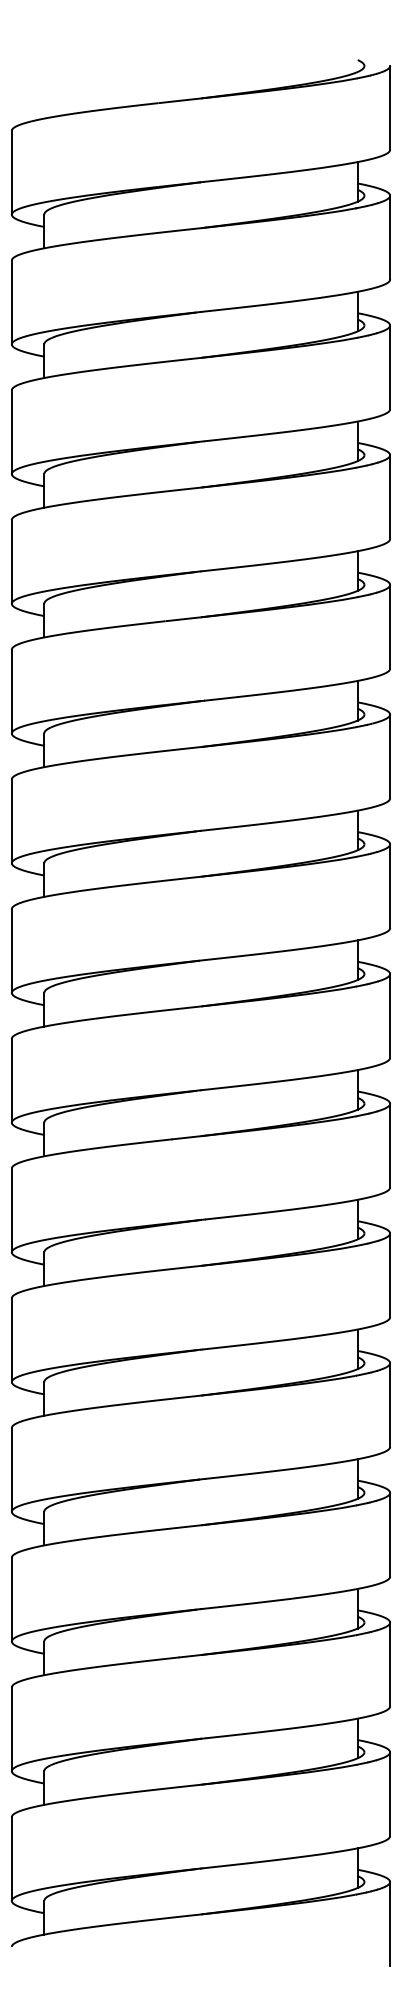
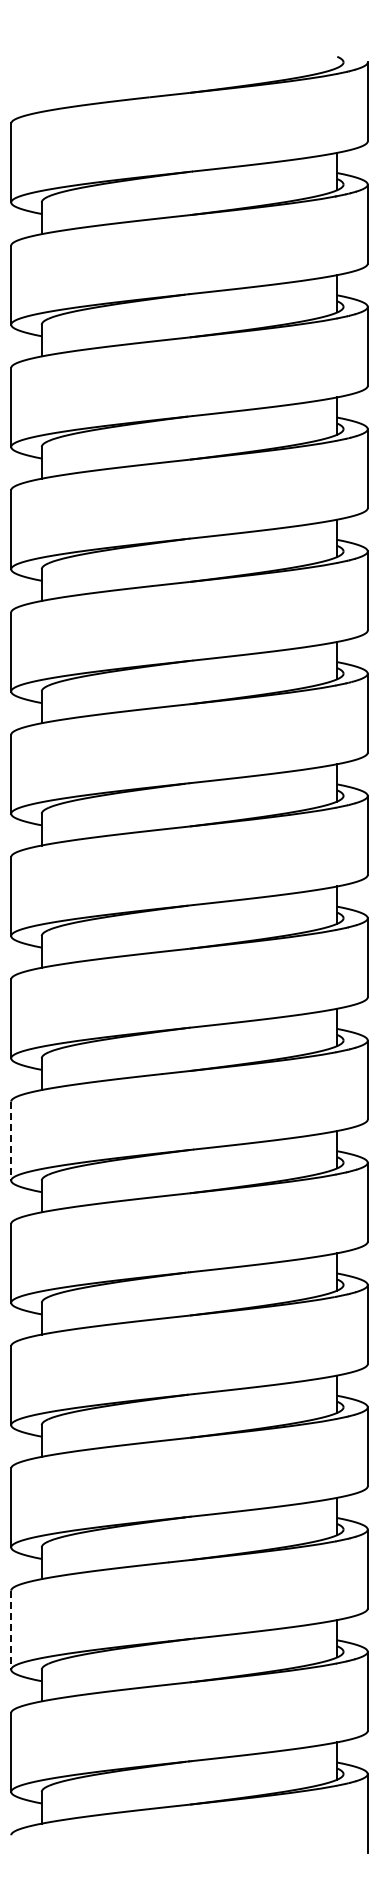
line: (12, 1210) -> (11, 1141), solid -> dashed
line: (12, 1729) -> (11, 1630), solid -> dashed

